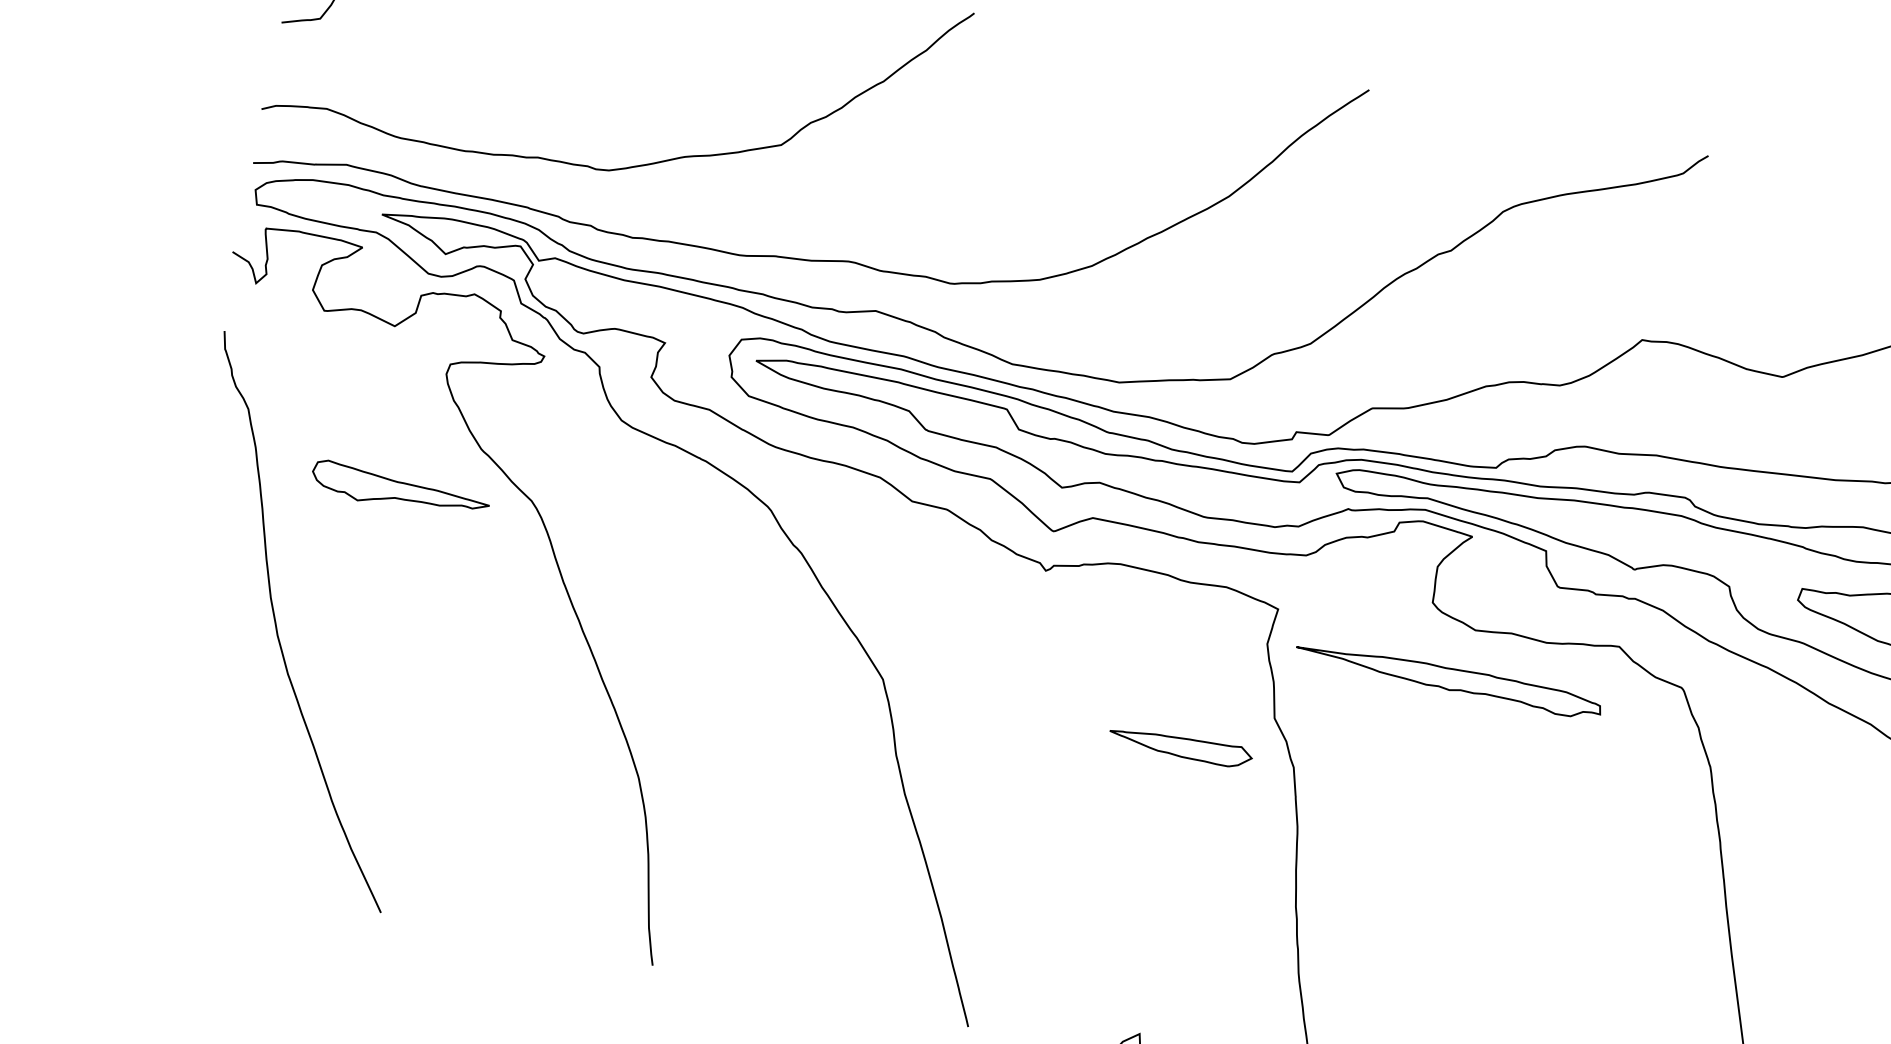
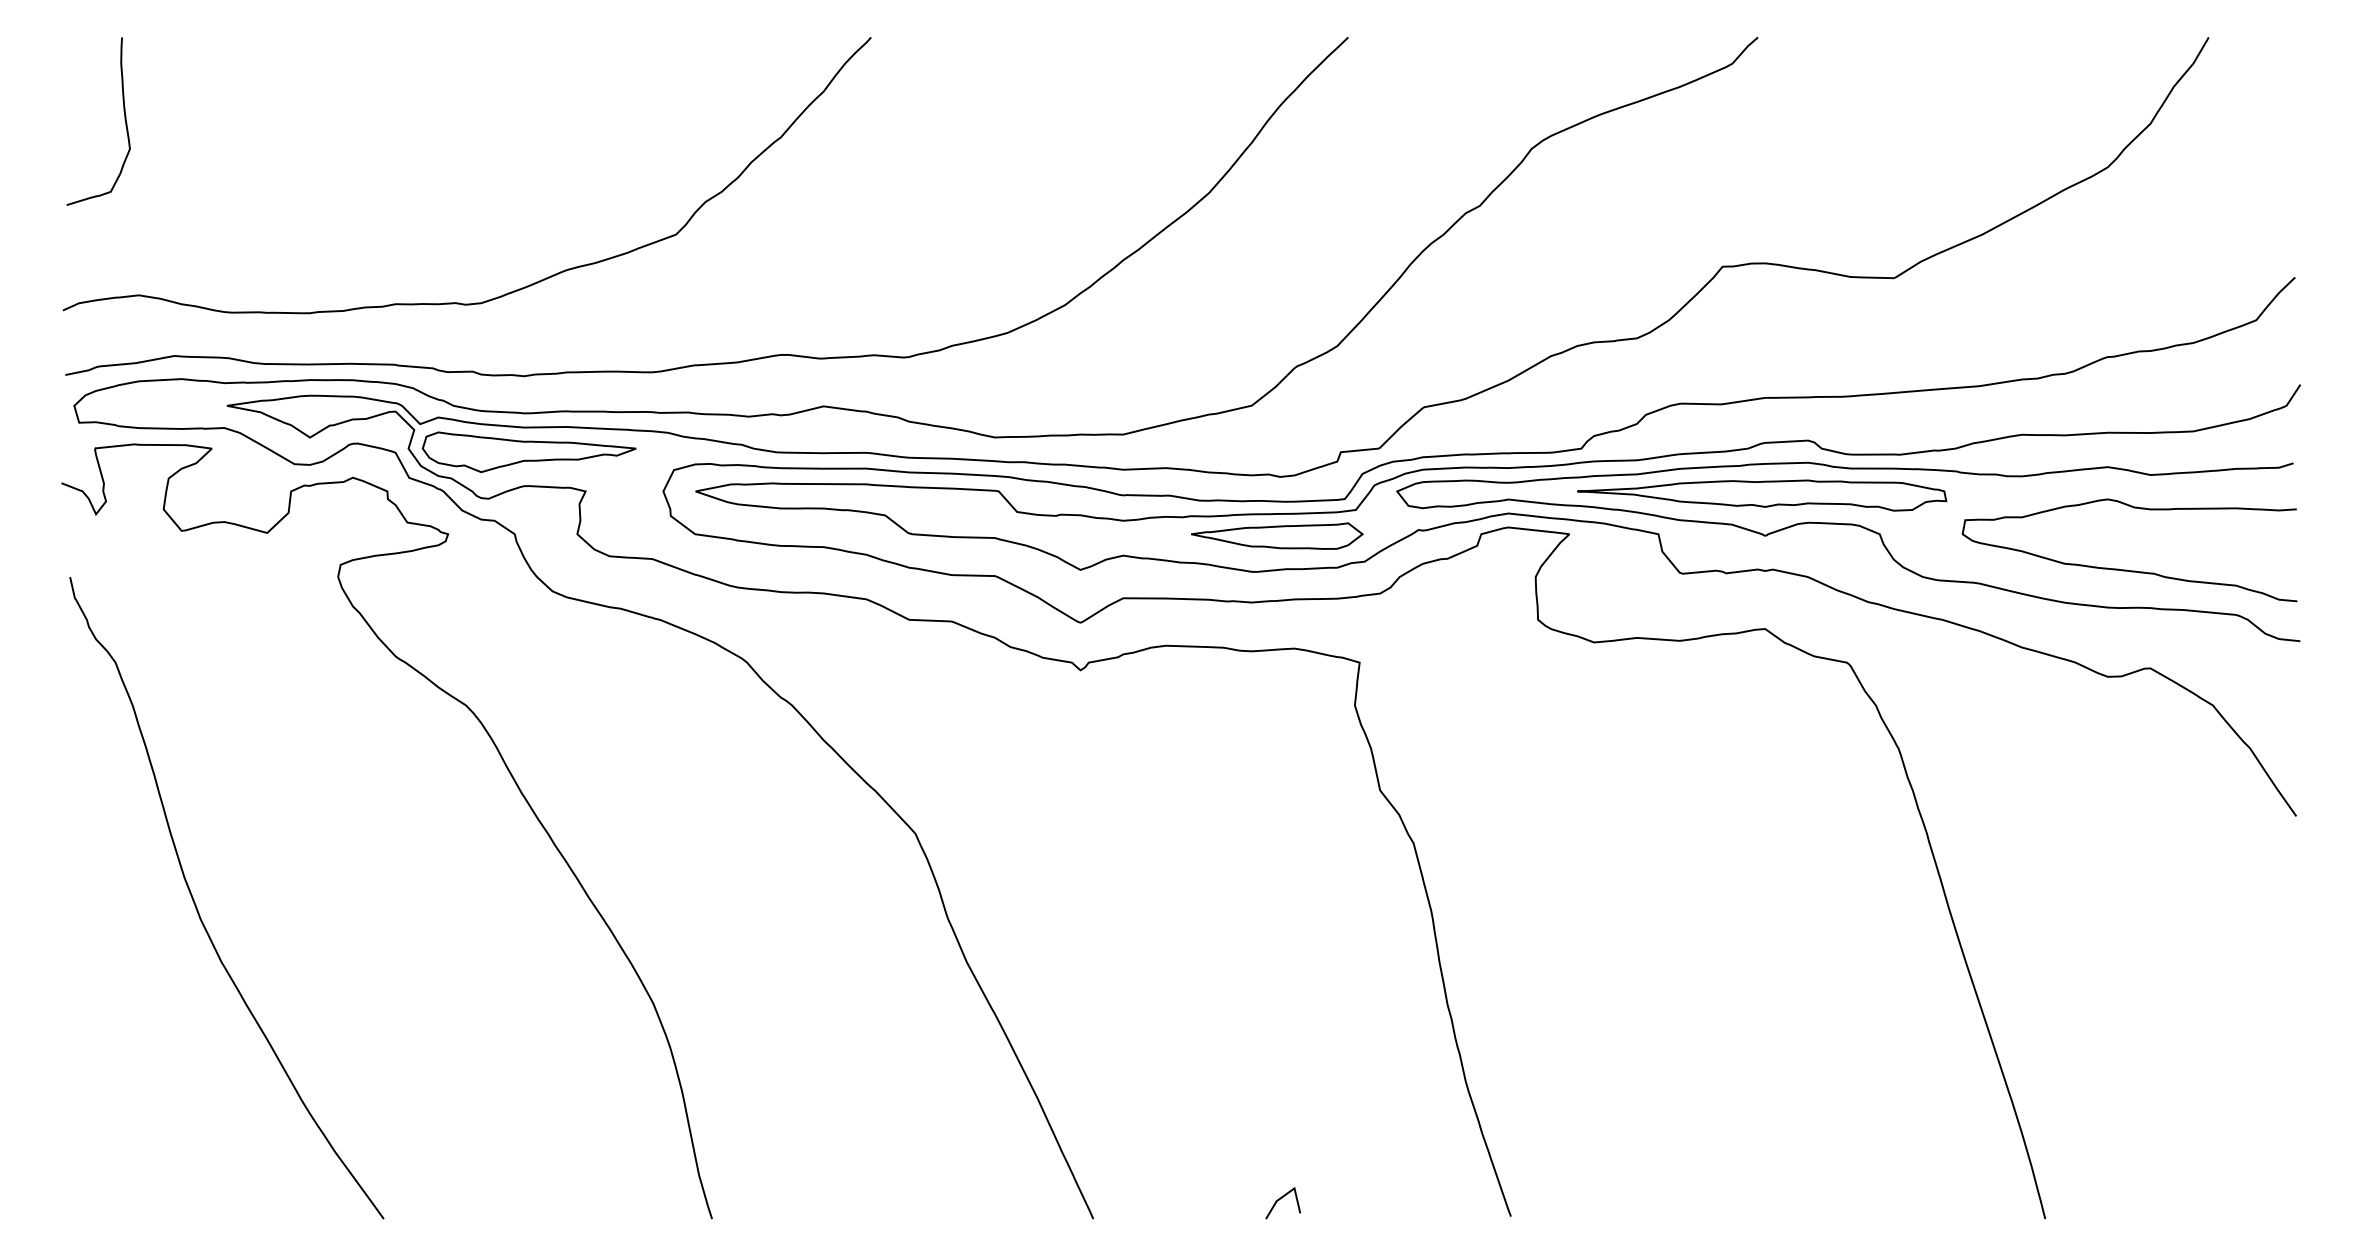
part: (399, 491) -> (528, 452), moved
part: (1448, 680) -> (1762, 495), moved
part: (1181, 745) -> (1277, 535), moved

